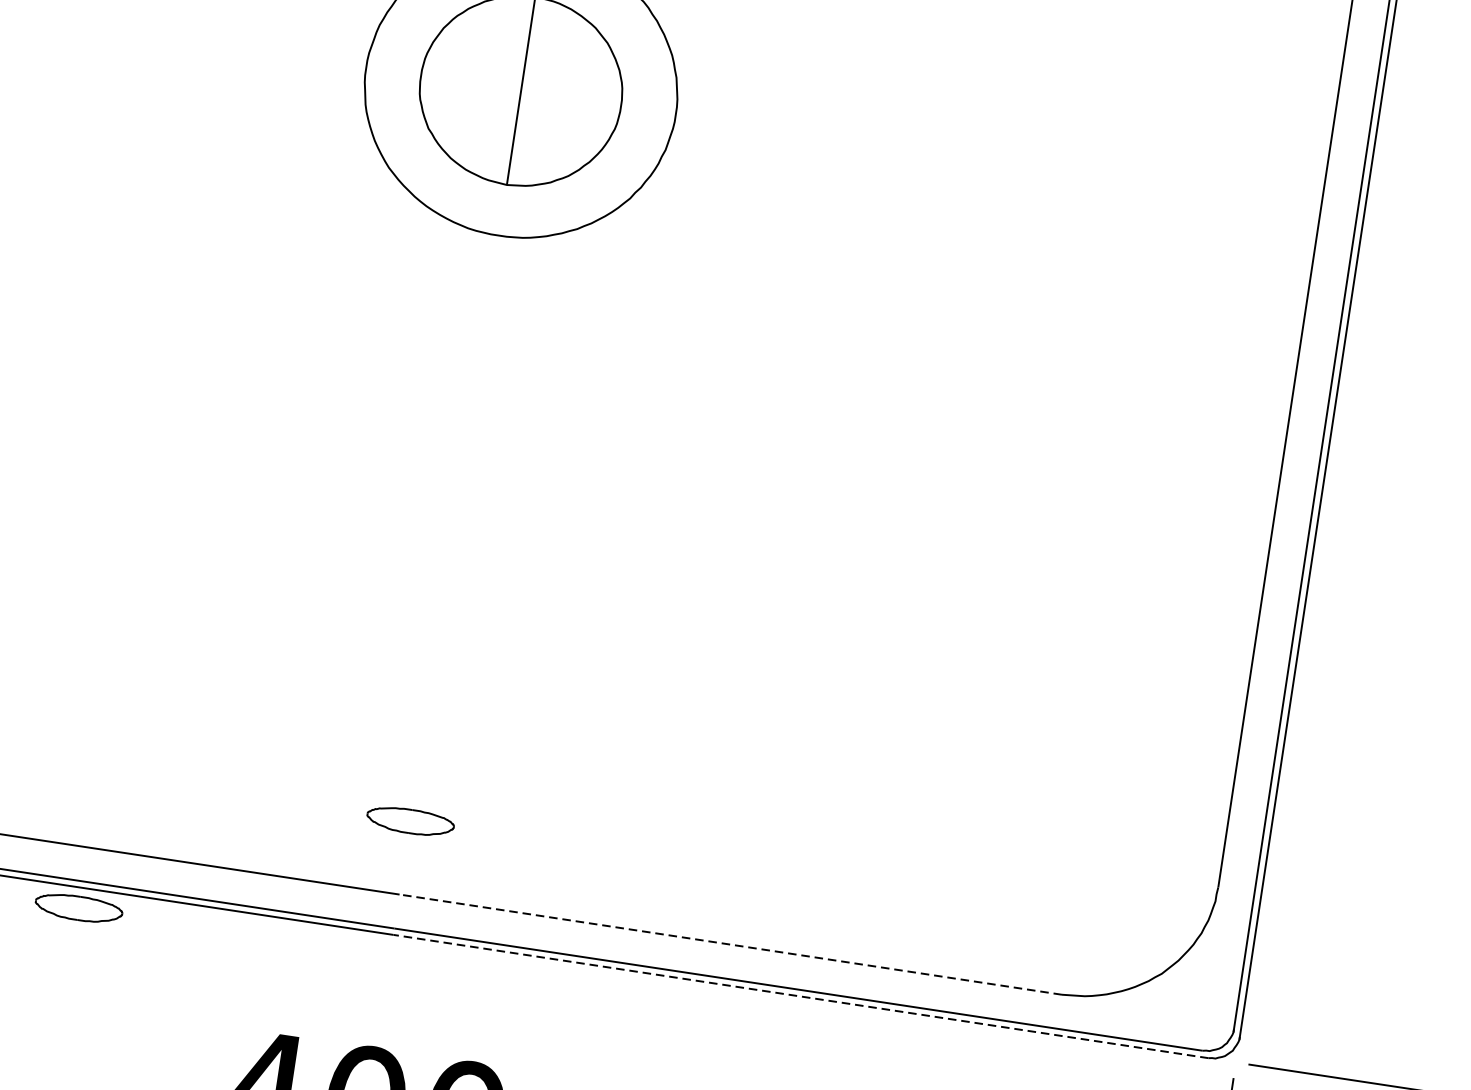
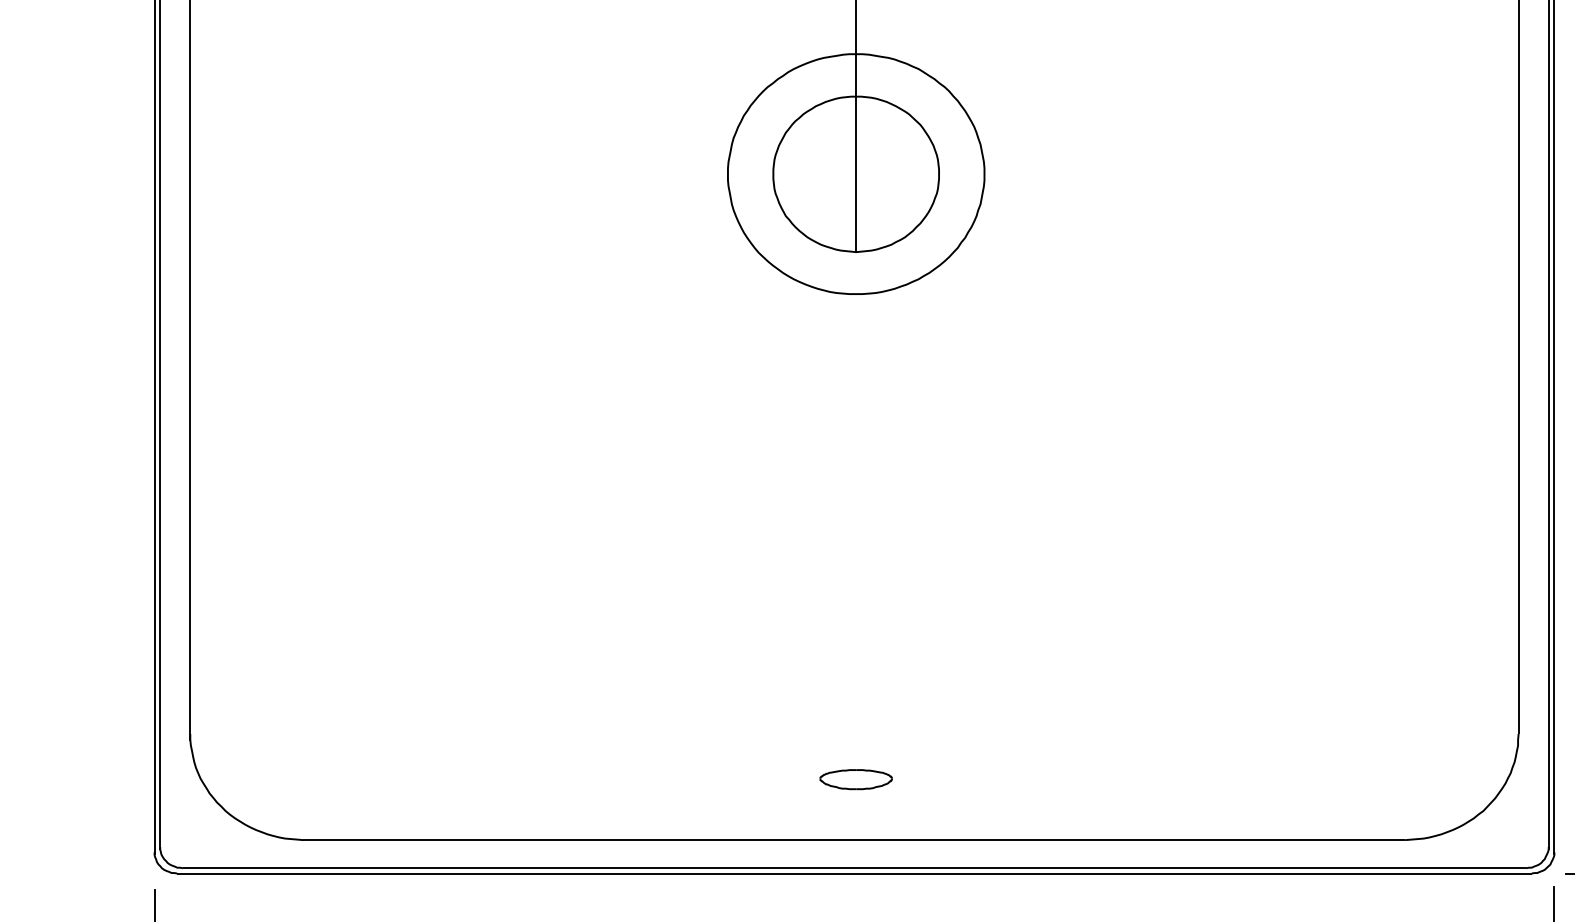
part: (78, 908) -> (597, 890), removed
line: (730, 945) -> (1130, 840), dashed -> solid
line: (800, 996) -> (1193, 873), dashed -> solid

